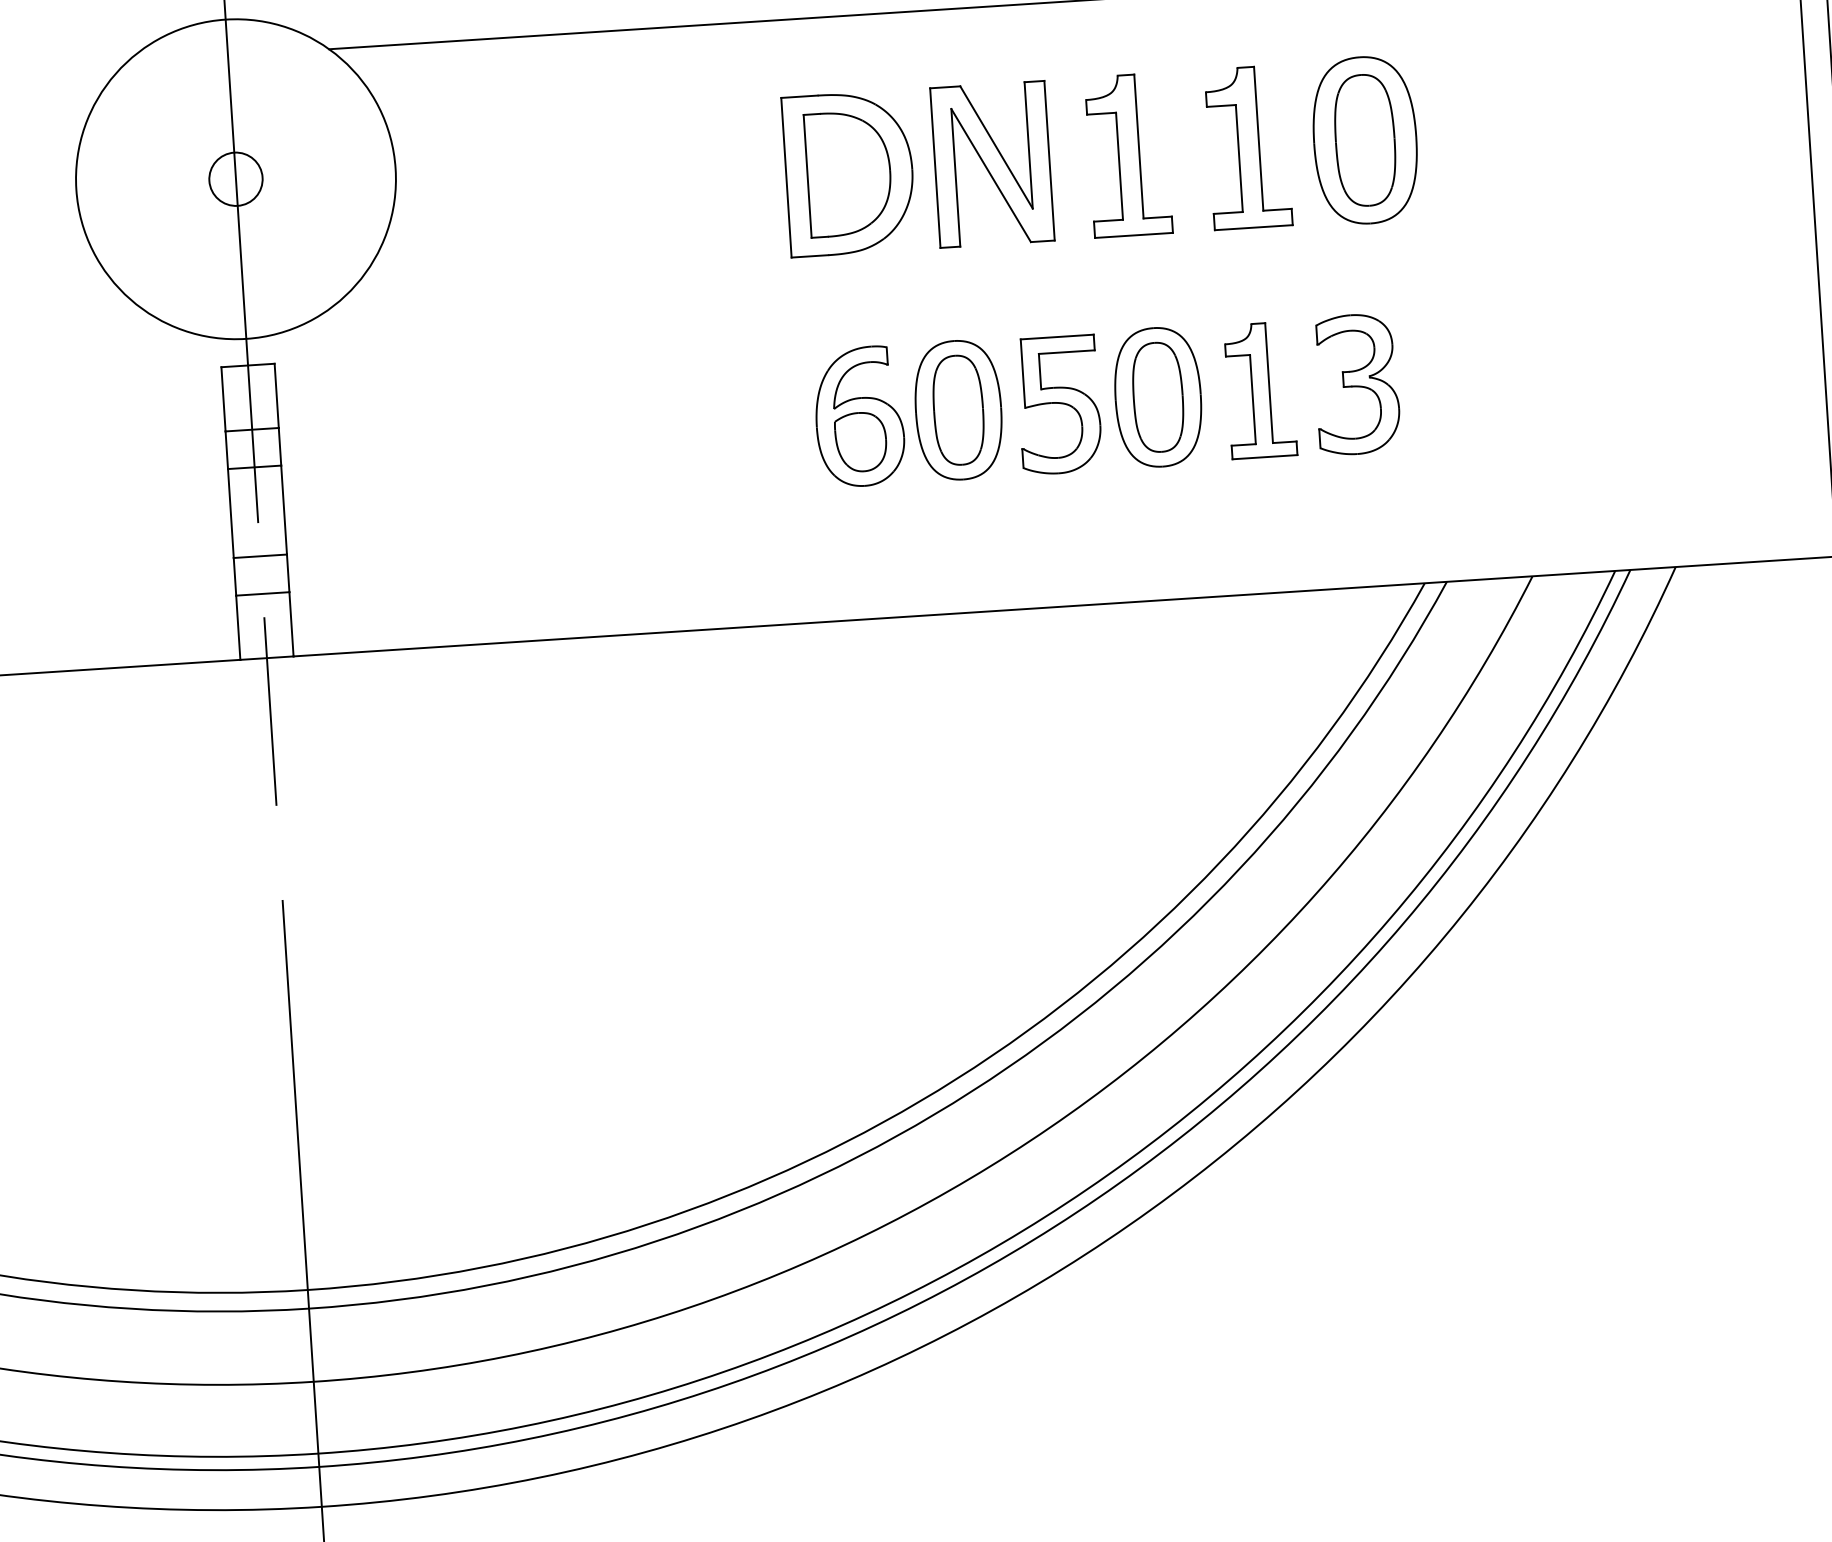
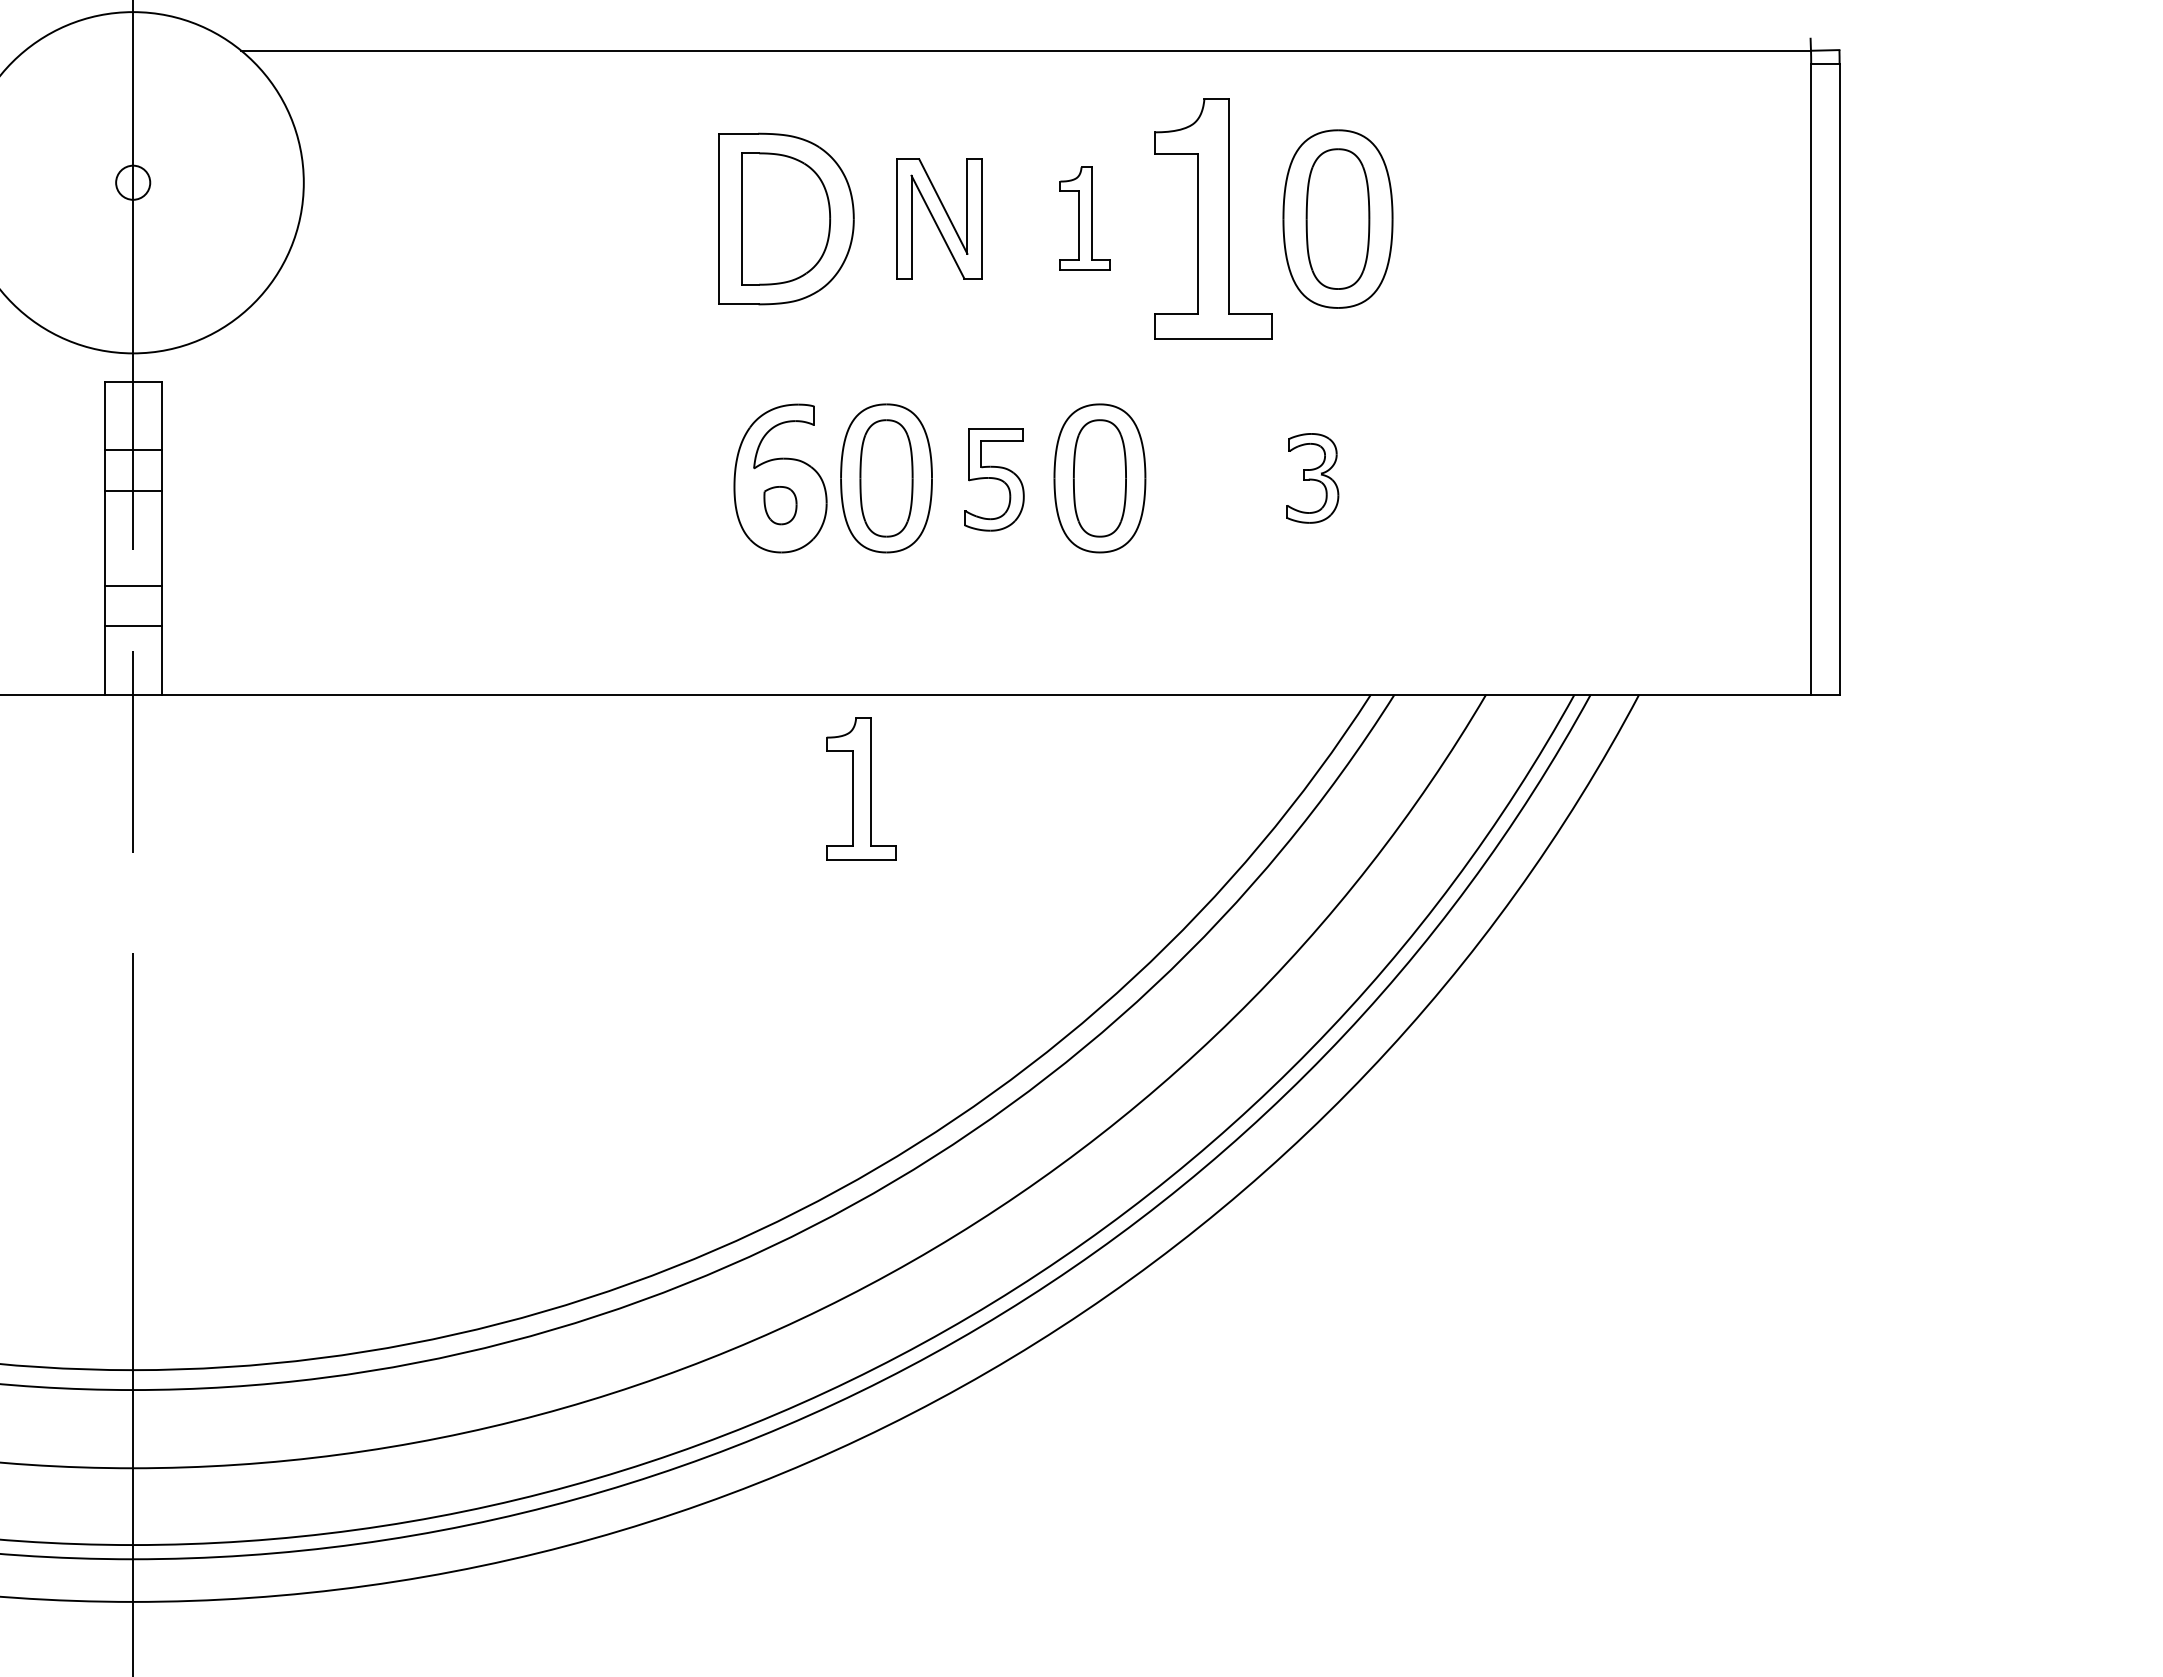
part: (1248, 147) -> (1213, 218), size x1.4
part: (1128, 155) -> (1085, 218), size x0.6
part: (992, 163) -> (939, 218), size x0.7
circle: (235, 179) -> (132, 182), size x0.6
part: (1357, 384) -> (1312, 478), size x0.6
part: (1260, 389) -> (861, 788), moved
part: (1059, 404) -> (994, 479), size x0.7
part: (861, 442) -> (780, 505), size x0.6

